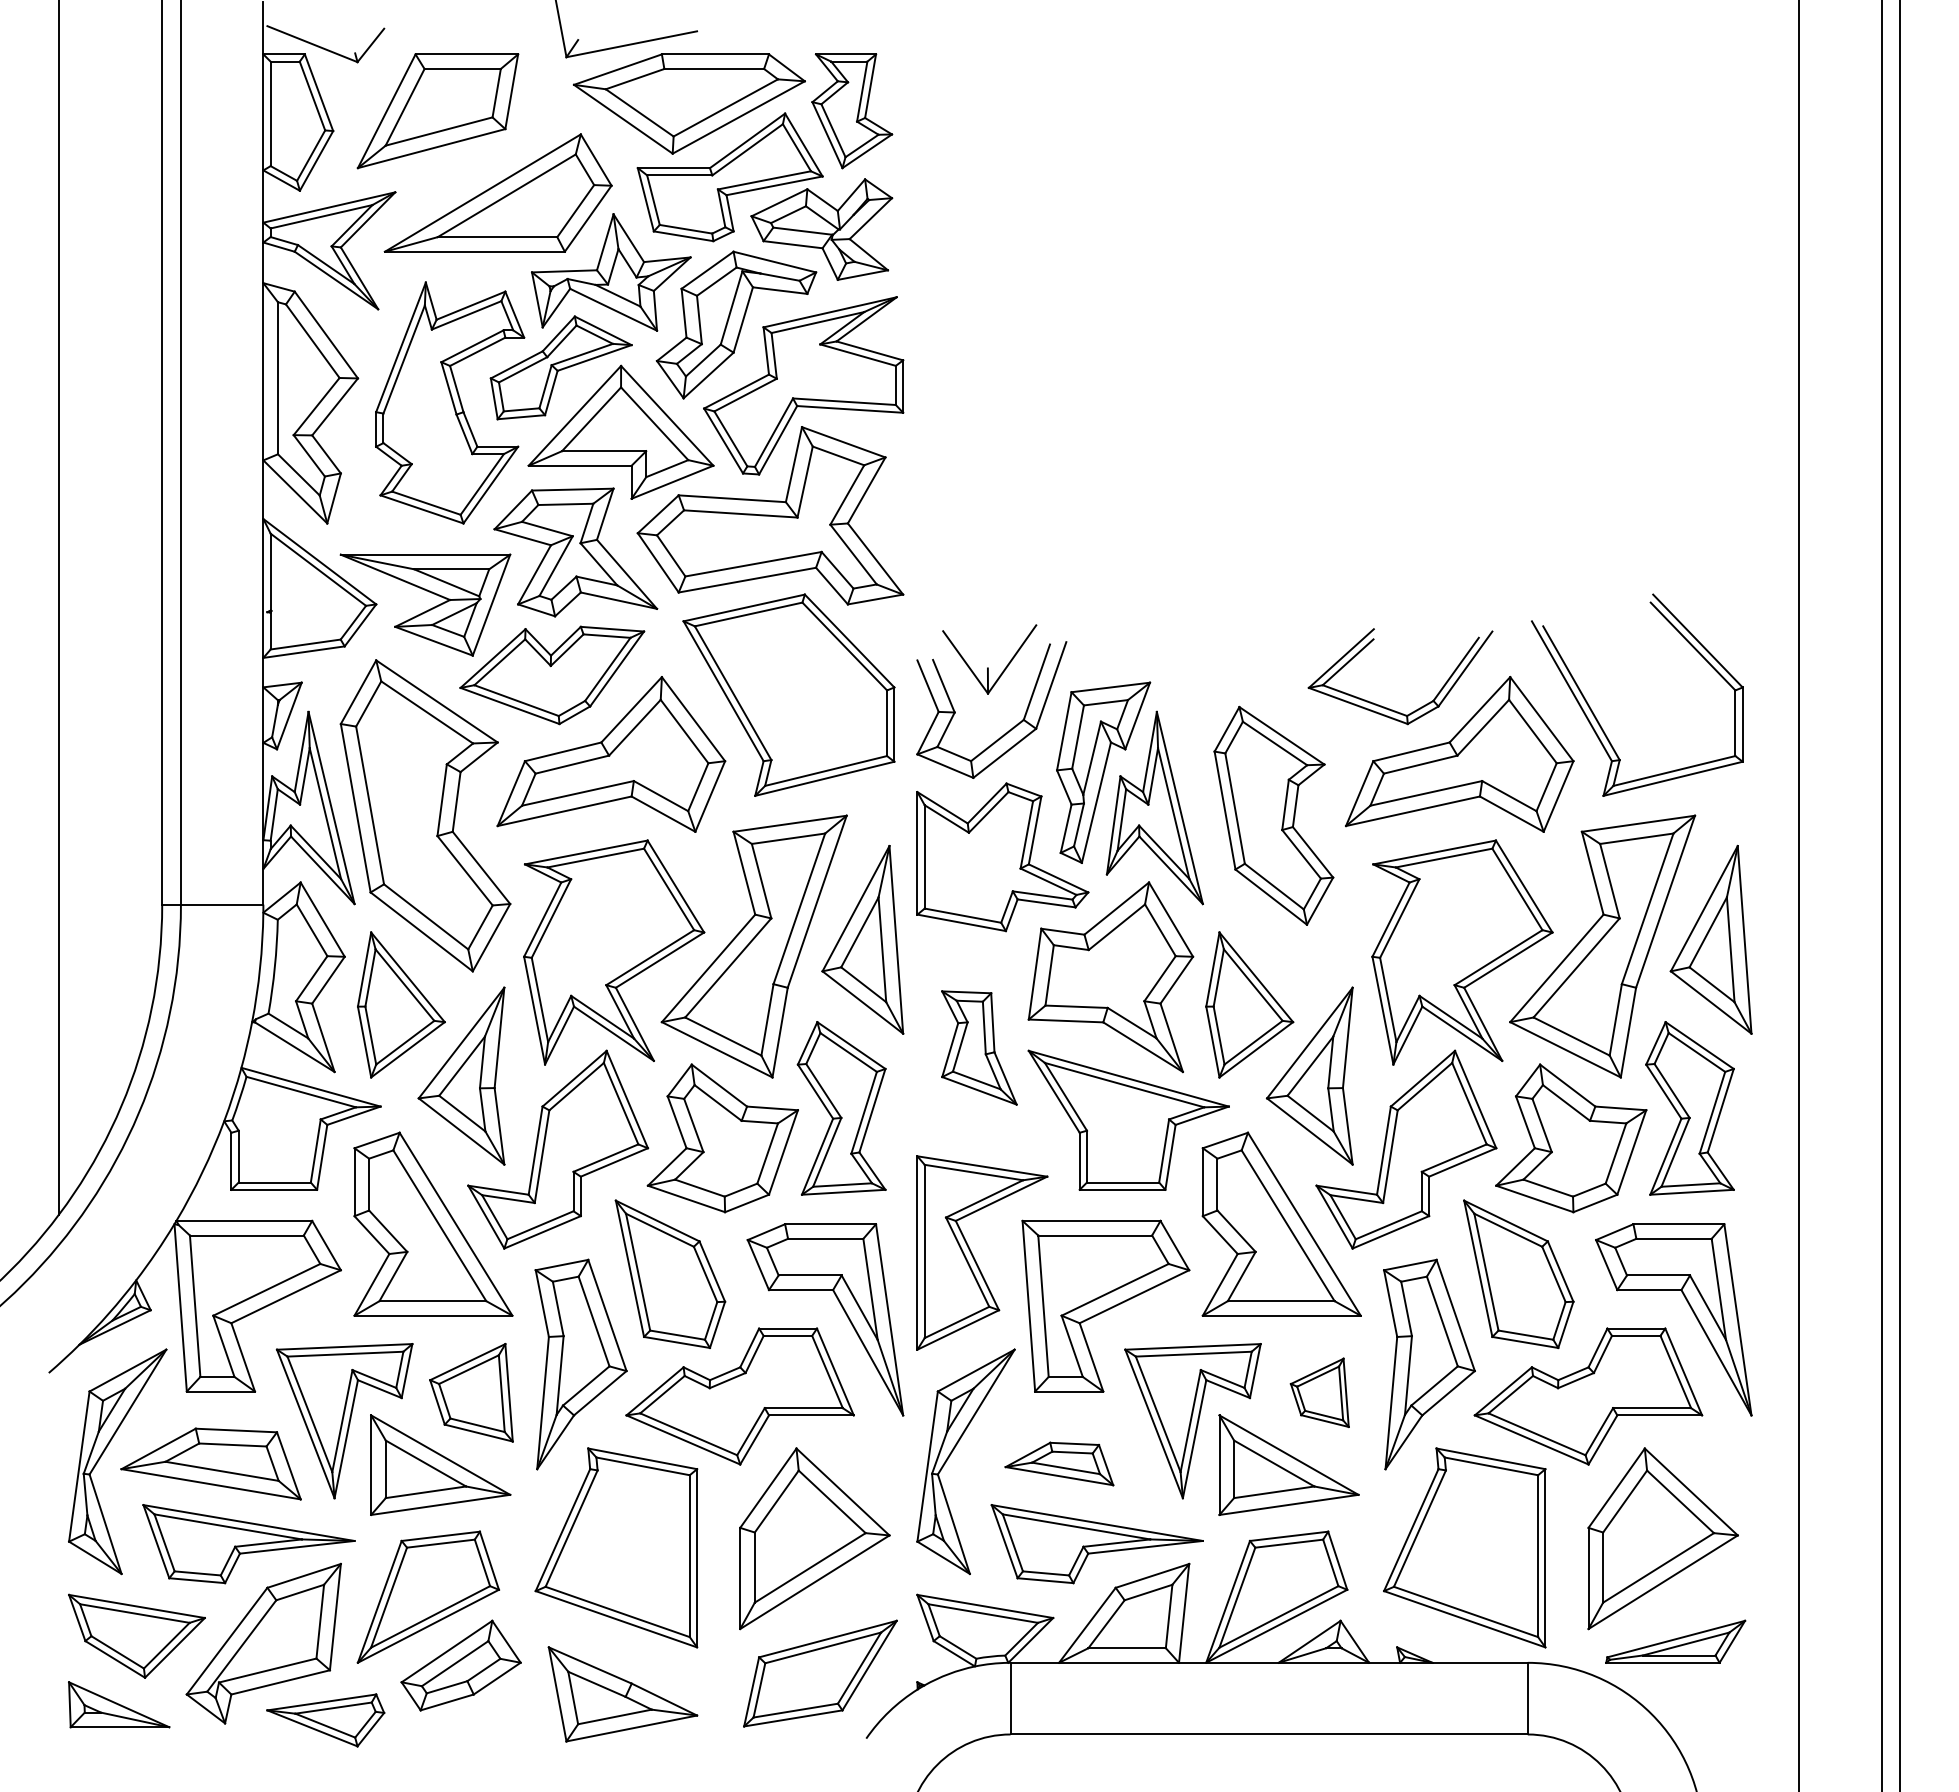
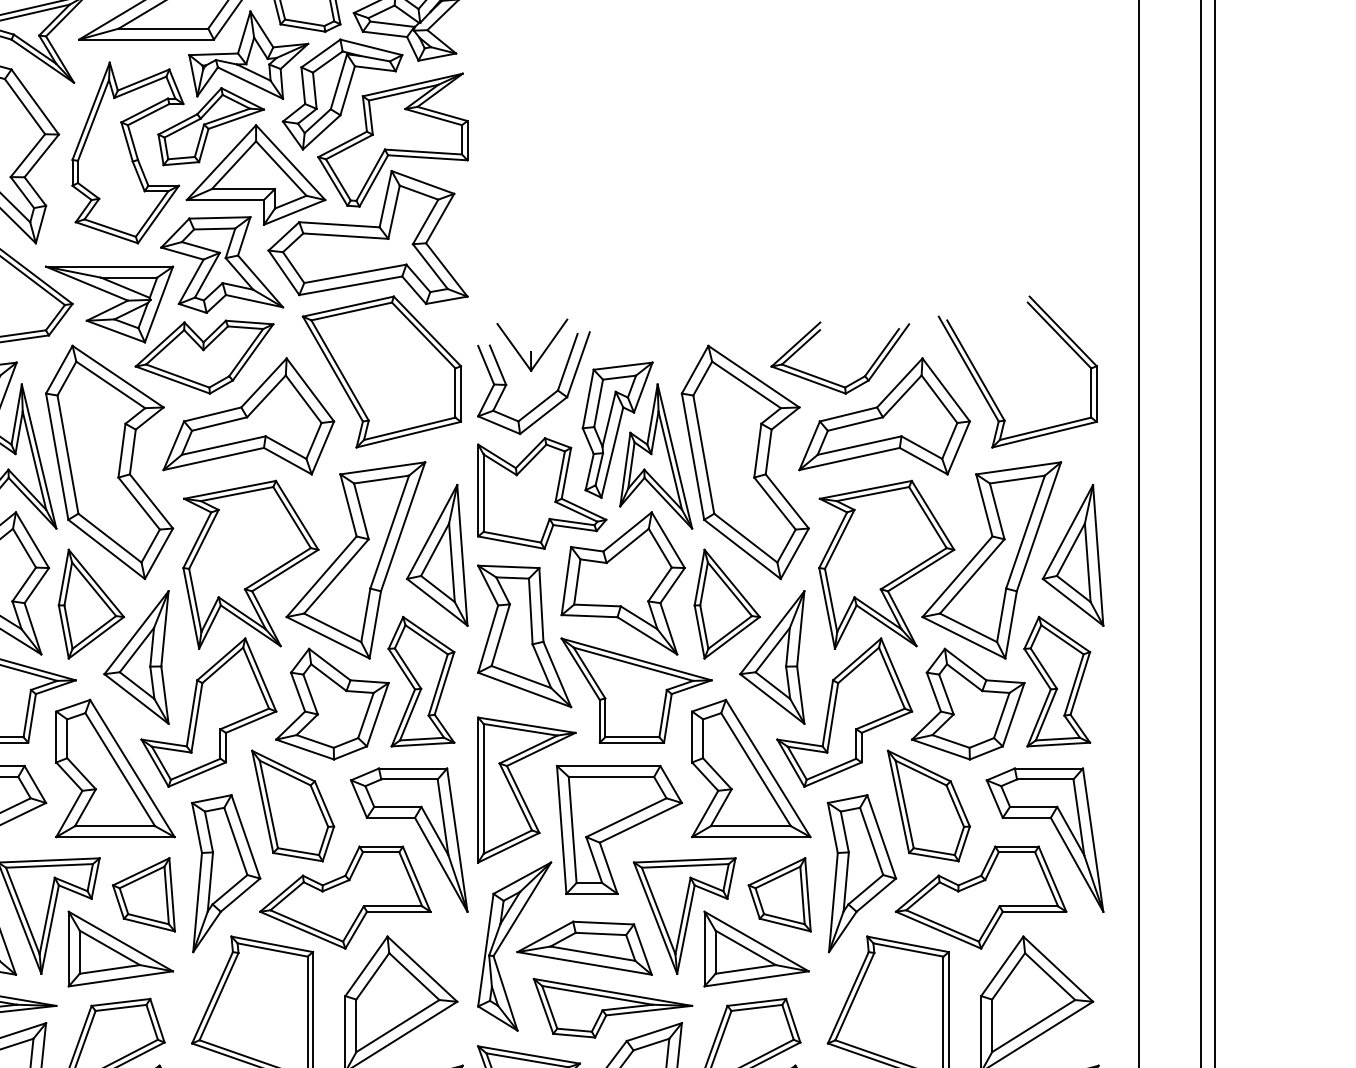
part: (1273, 815) -> (745, 462), size x1.43
part: (979, 1047) -> (524, 636), size x1.67
part: (1319, 1392) -> (779, 894), size x1.43
part: (1059, 1463) -> (584, 947), size x1.67

